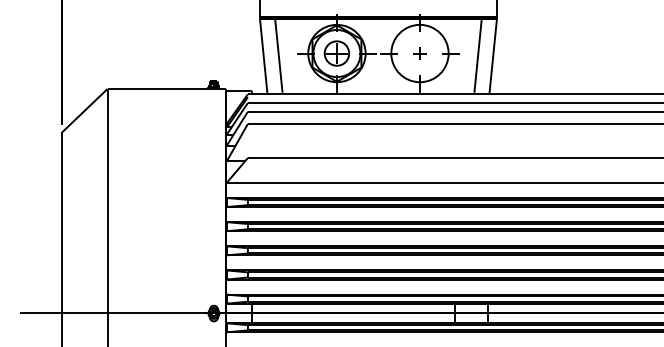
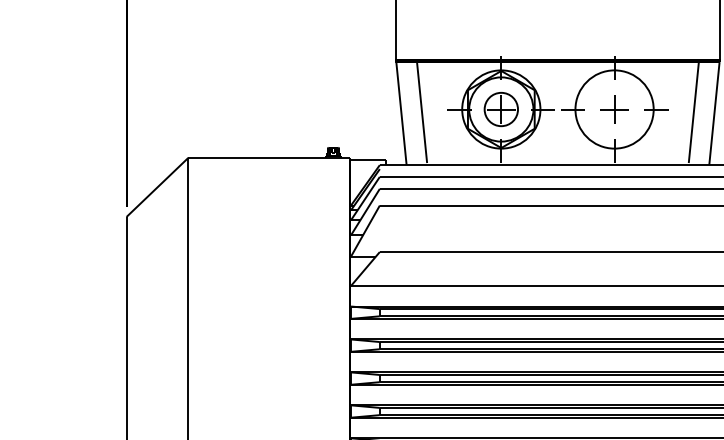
part: (419, 53) -> (613, 109), size x1.67

